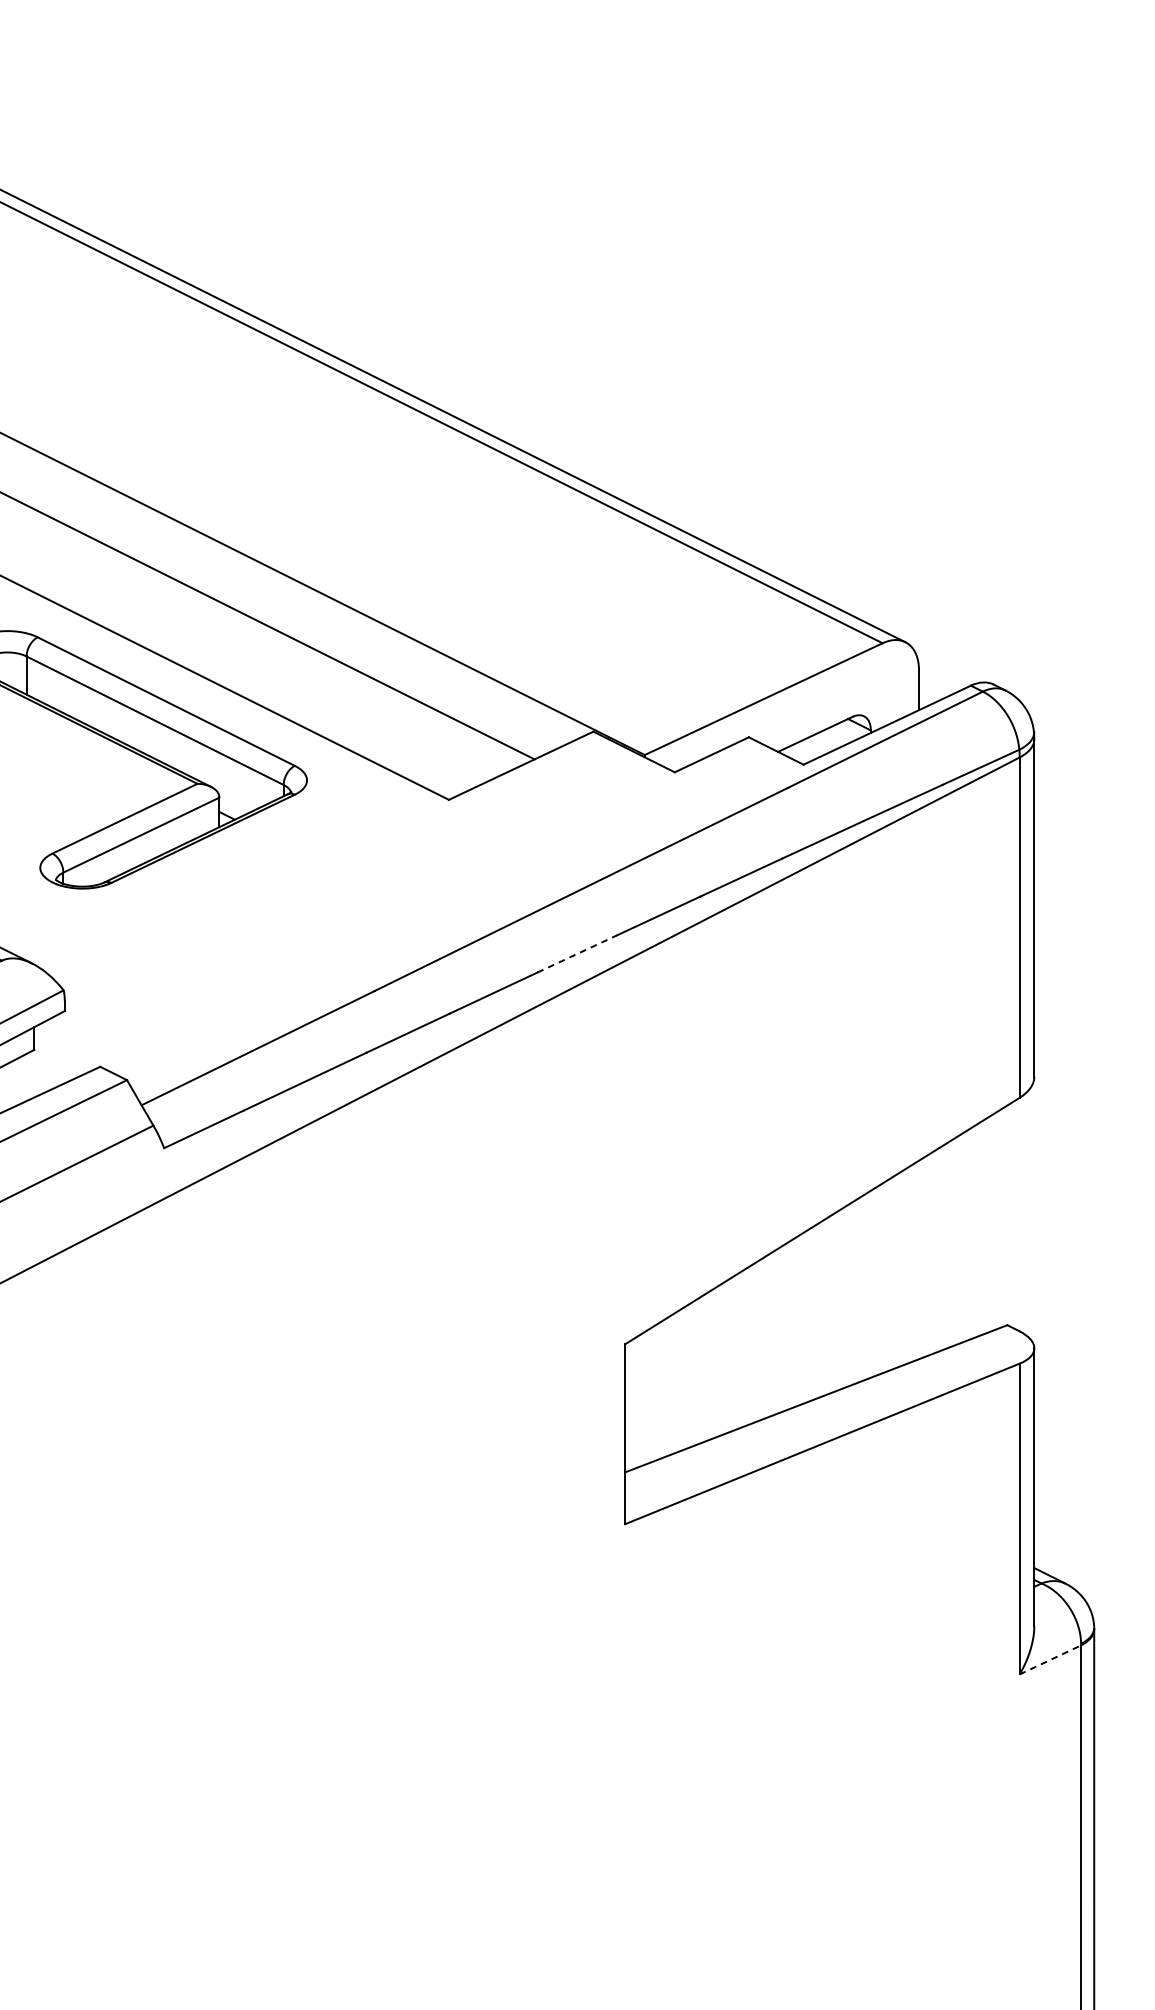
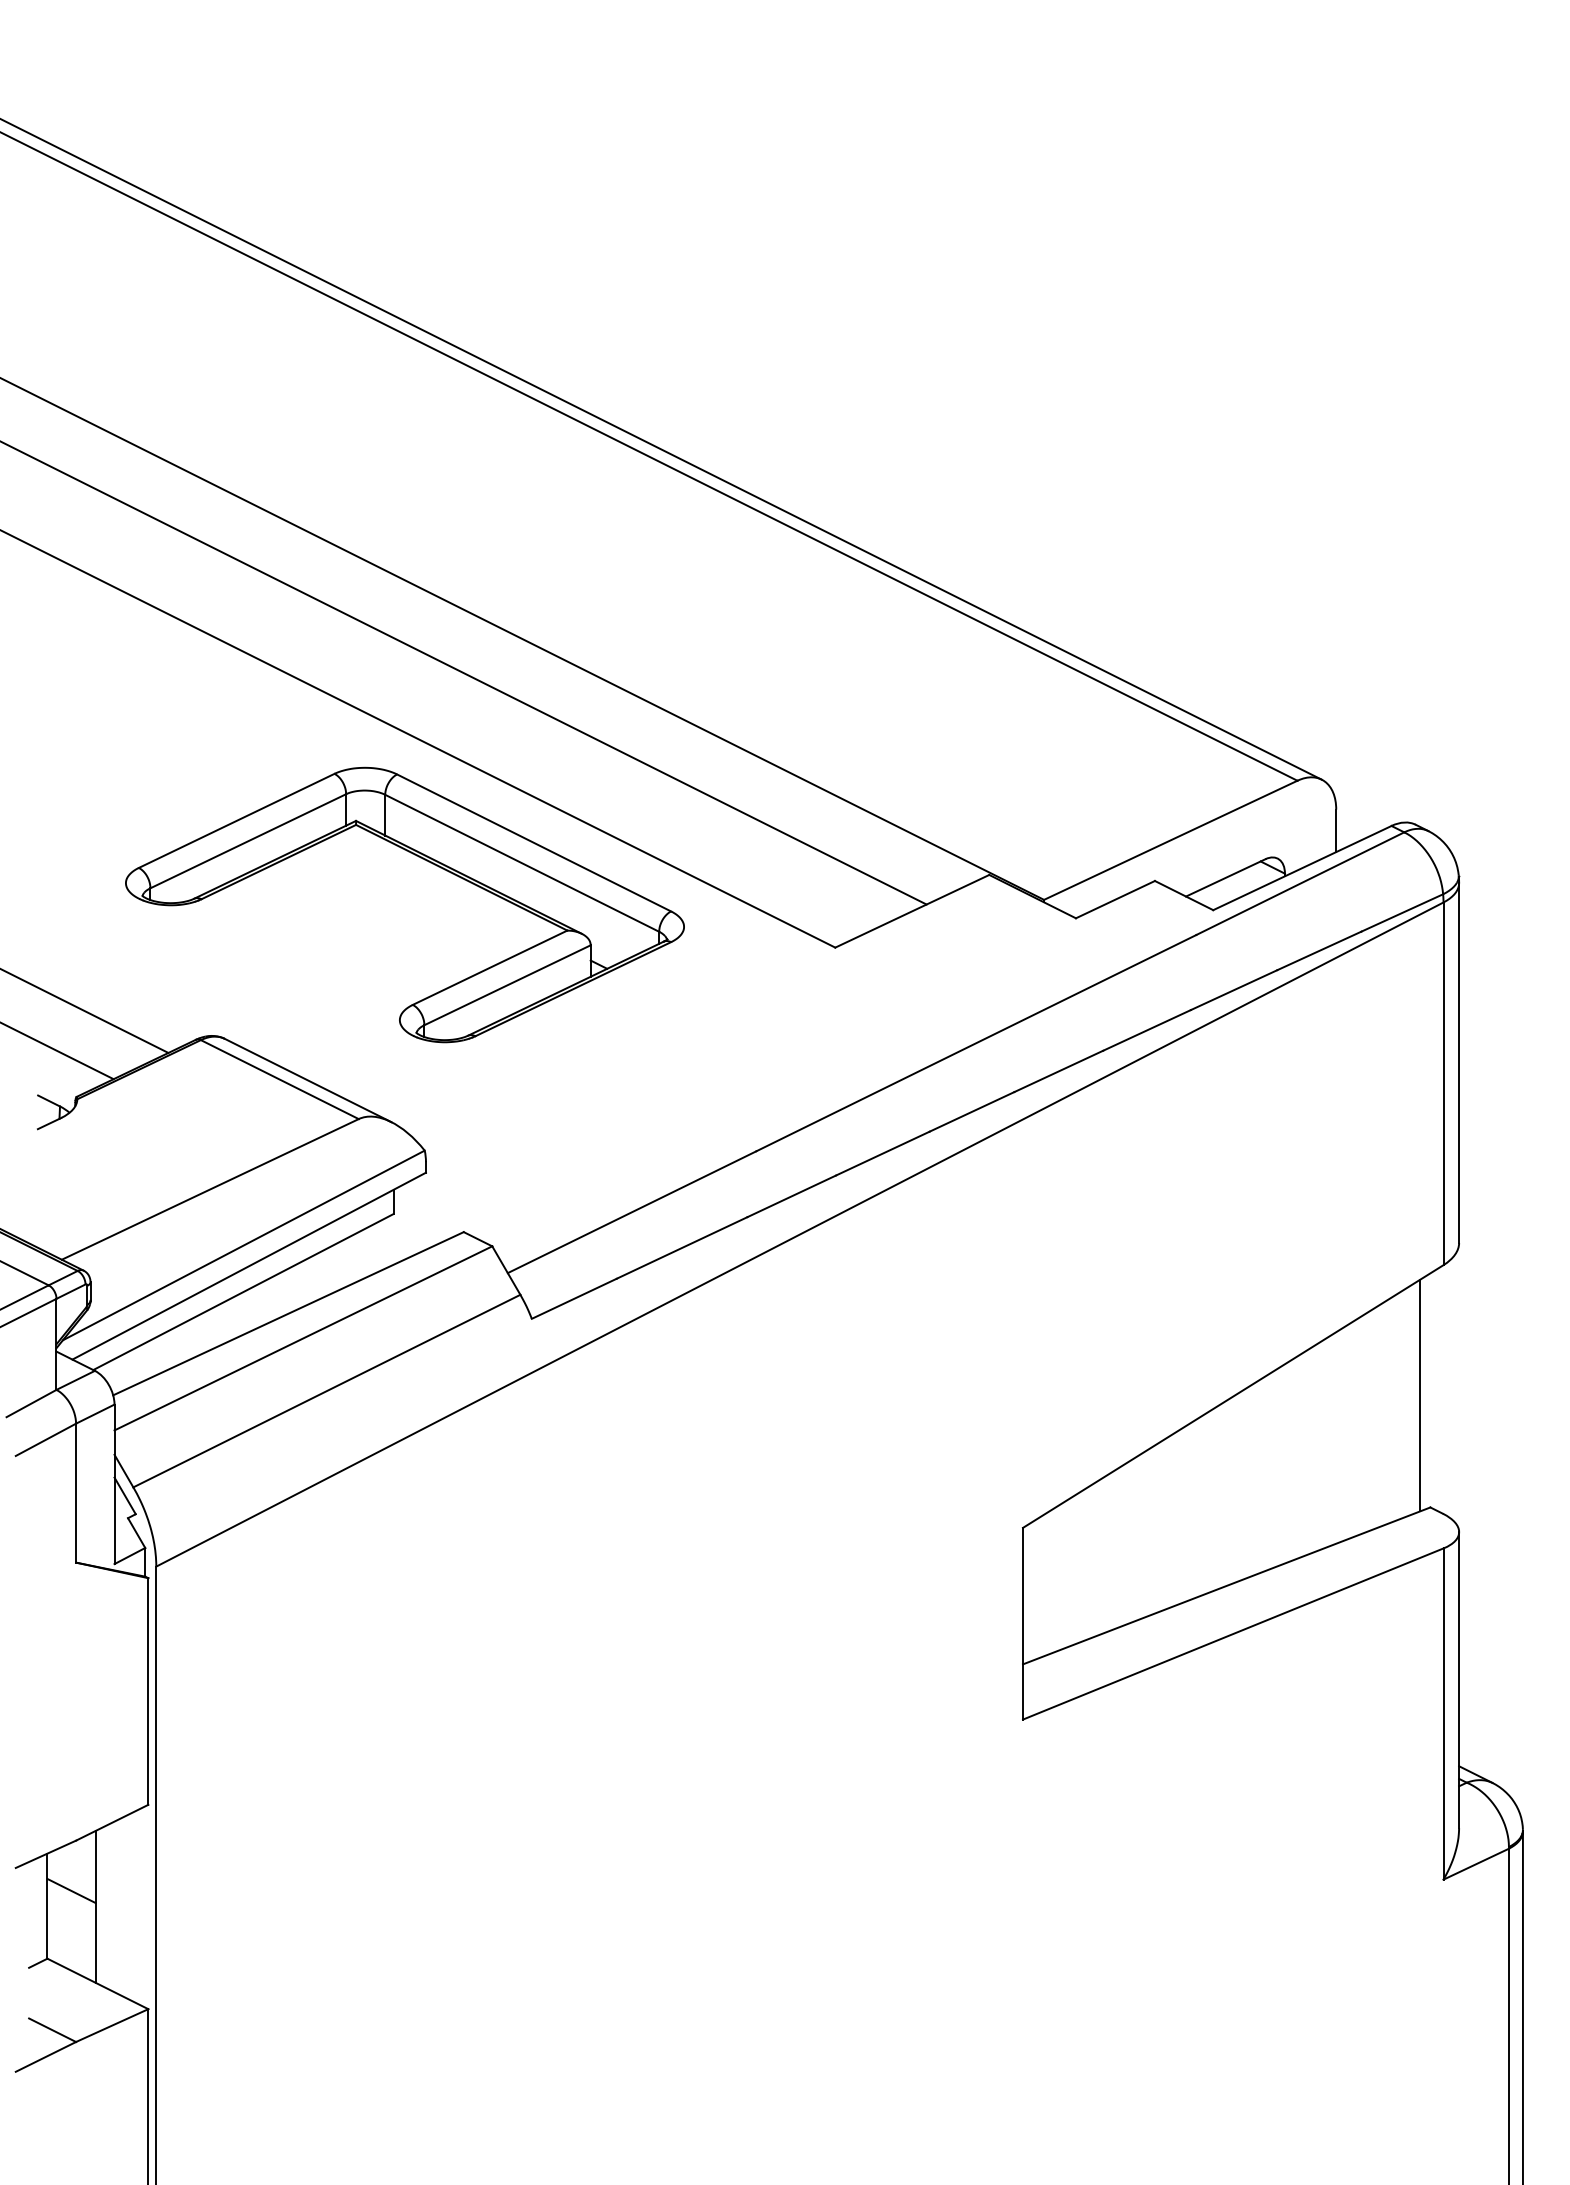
line: (577, 953) -> (972, 1111), dashed -> solid
line: (998, 1220) -> (1420, 1395), added
line: (1050, 1659) -> (1476, 1863), dashed -> solid

